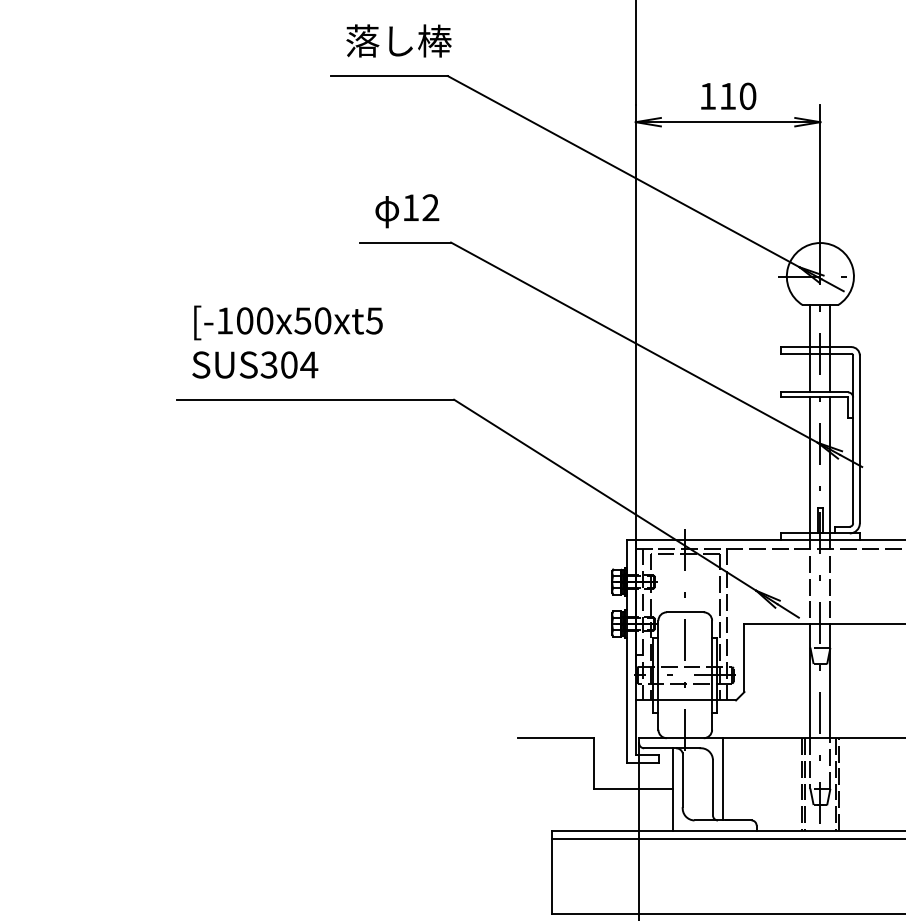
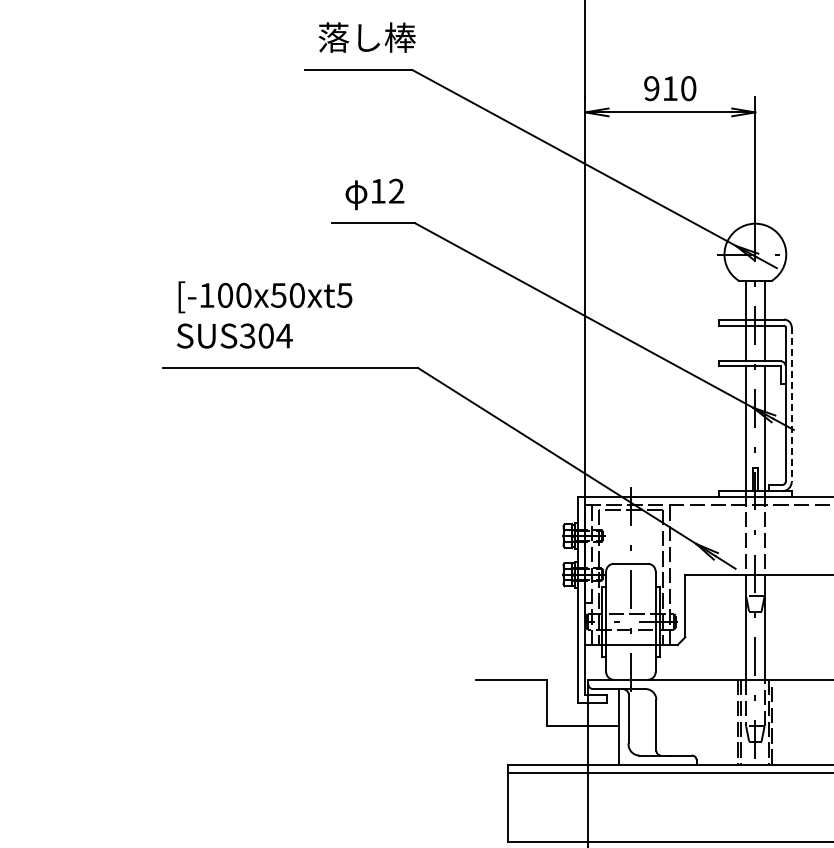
text: (707, 96) -> (651, 88), 110 -> 910
line: (859, 440) -> (791, 405), solid -> dashed
line: (722, 779) -> (665, 717), removed

